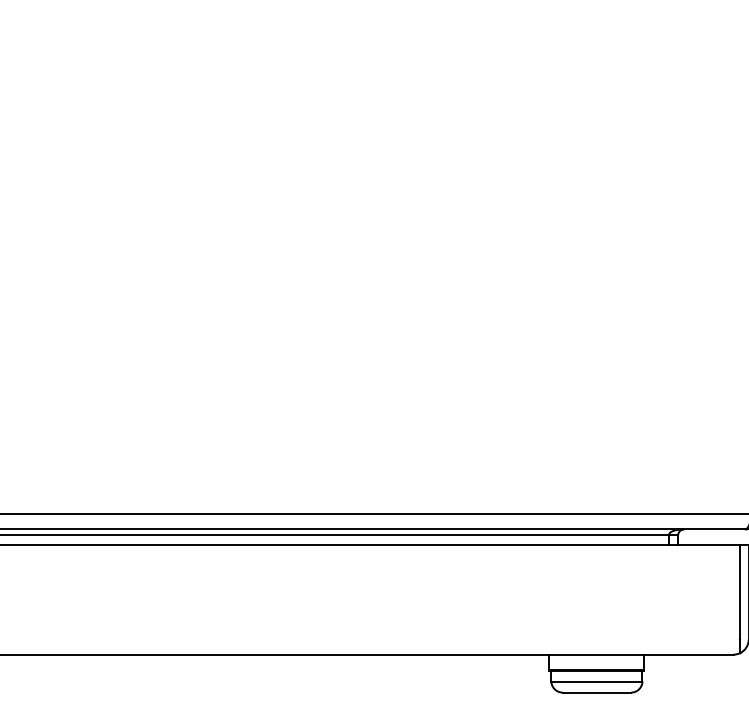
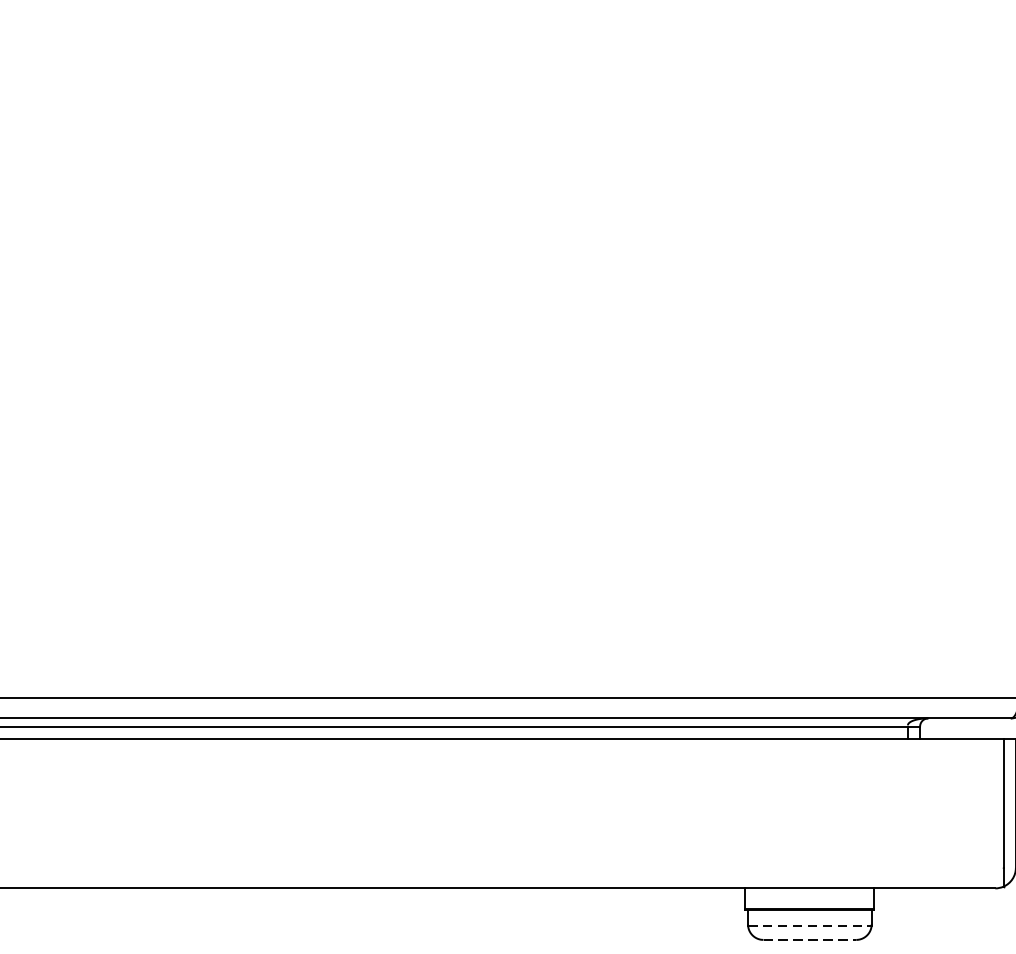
line: (596, 682) -> (809, 926), solid -> dashed
line: (597, 692) -> (810, 939), solid -> dashed

